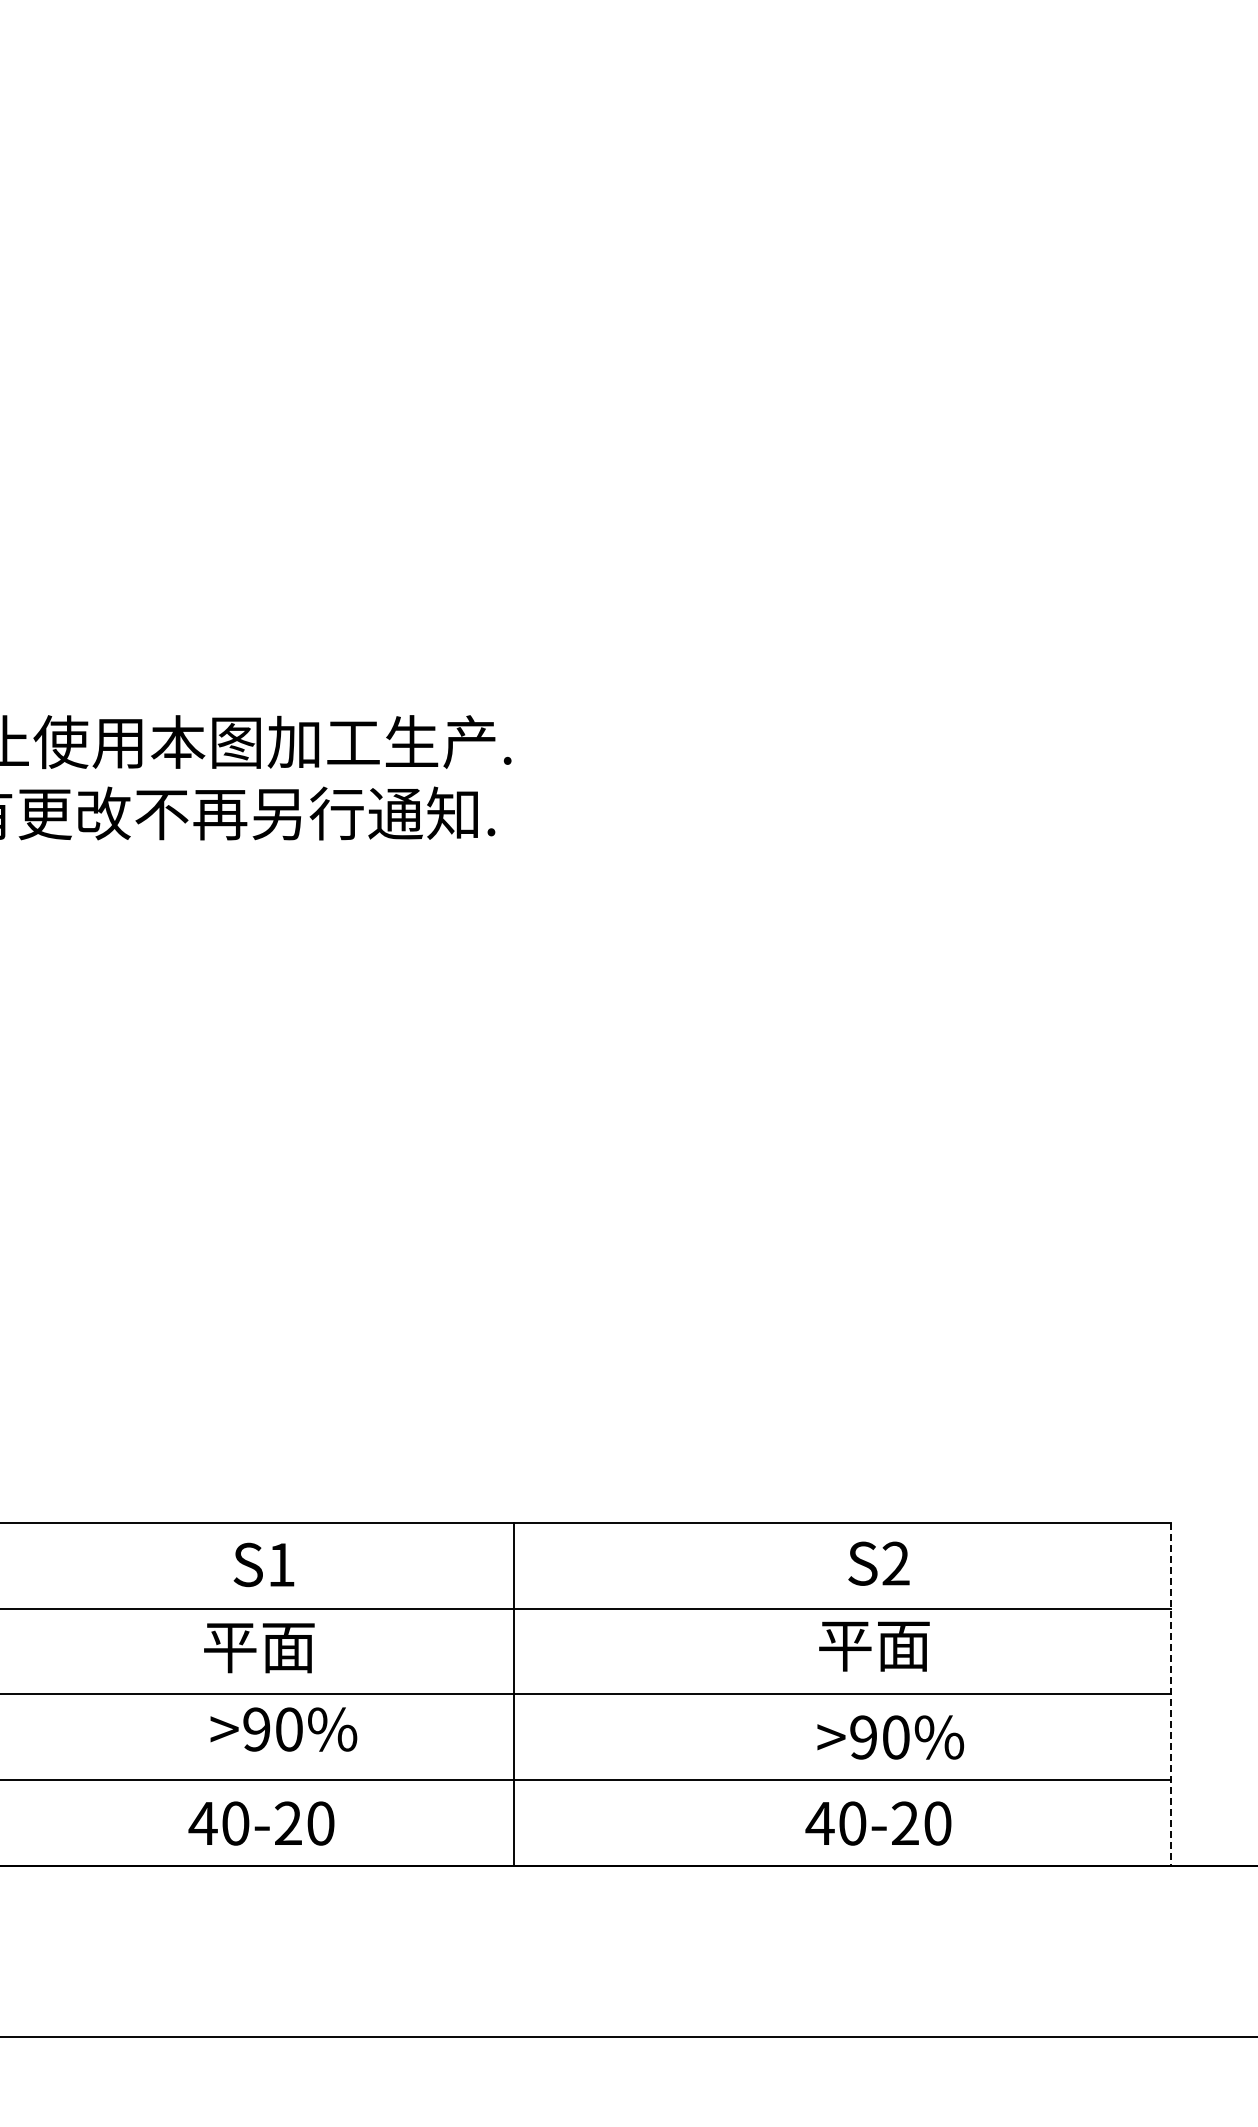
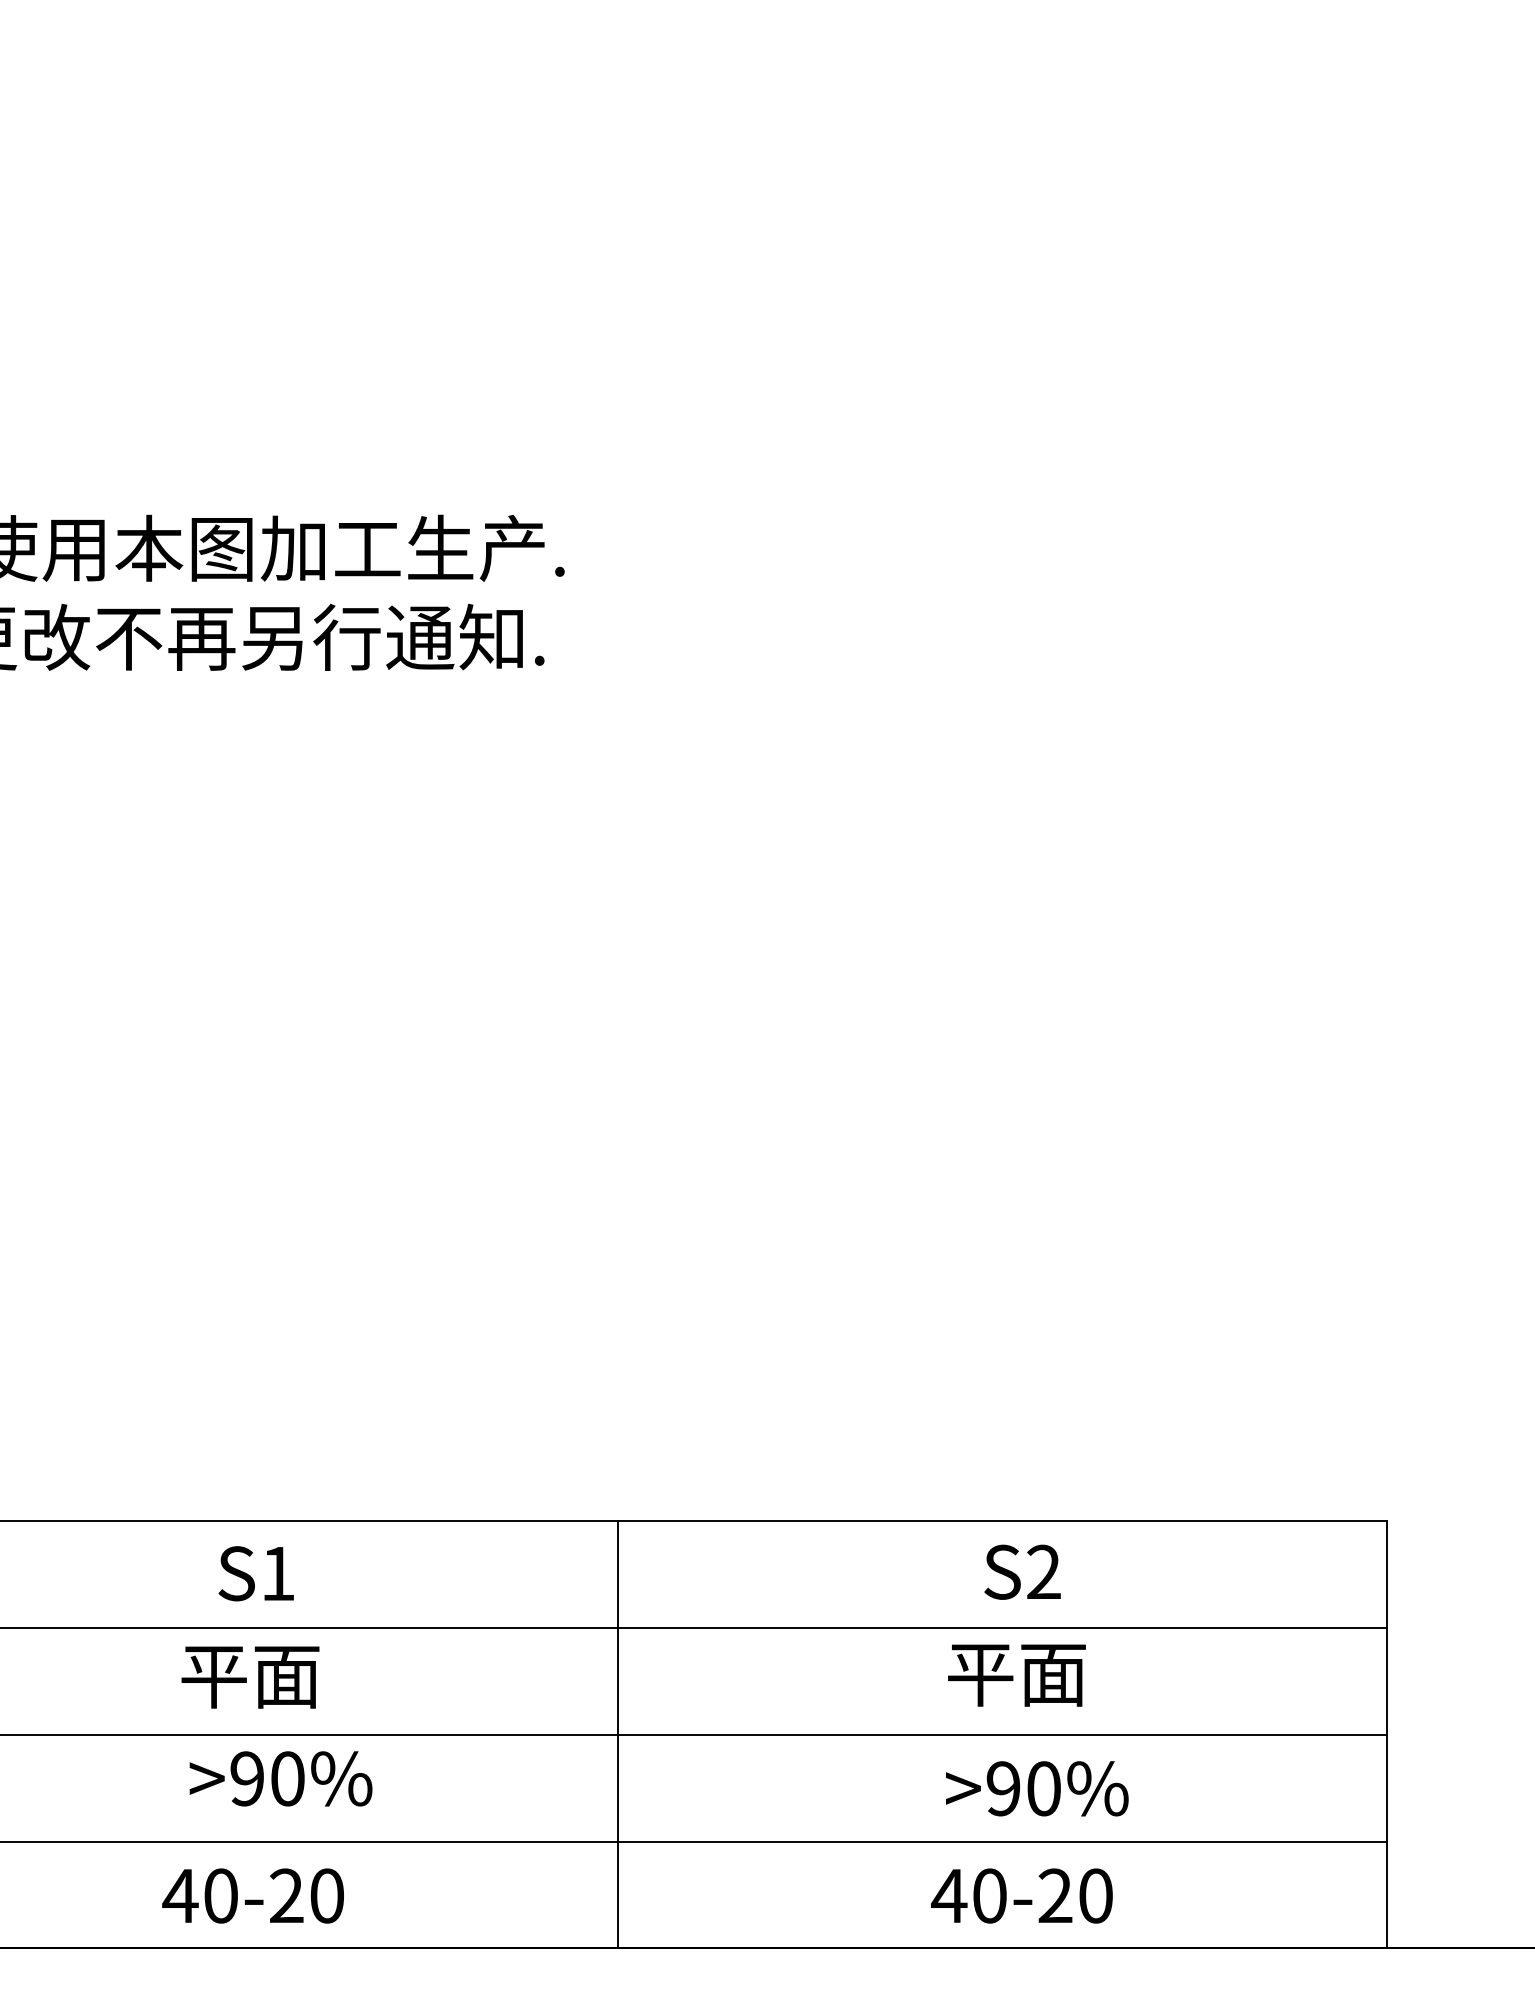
line: (514, 1693) -> (618, 1733), moved
line: (1171, 1694) -> (1387, 1735), dashed -> solid

